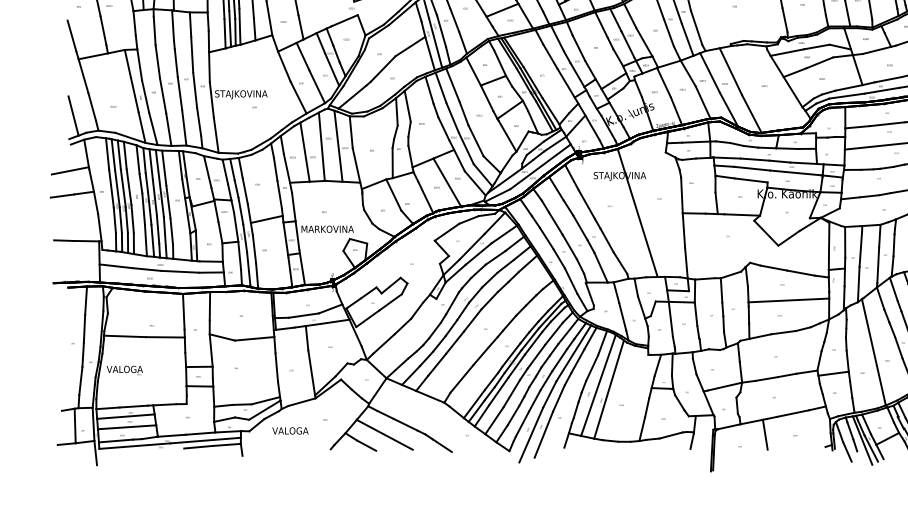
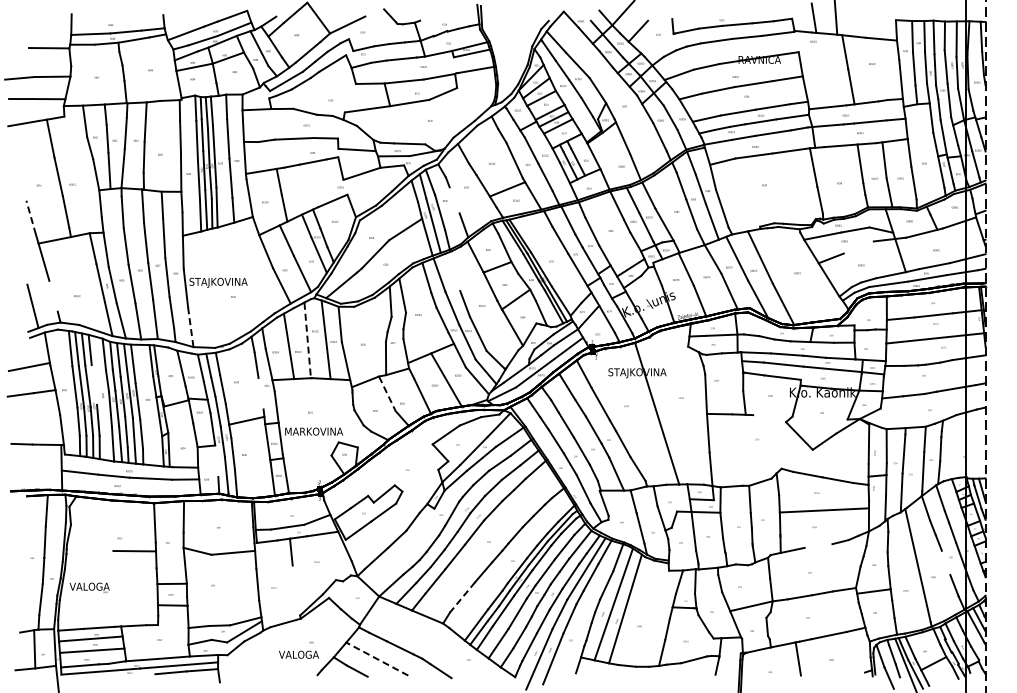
line: (454, 19) -> (454, 199), removed
line: (72, 35) -> (31, 217), solid -> dashed
line: (819, 62) -> (858, 247), removed
line: (452, 85) -> (452, 272), removed
line: (92, 107) -> (53, 296), removed
line: (215, 135) -> (190, 327), solid -> dashed
line: (321, 146) -> (307, 340), solid -> dashed
line: (129, 186) -> (94, 384), removed
line: (279, 194) -> (260, 393), removed
line: (393, 194) -> (387, 393), solid -> dashed
line: (741, 214) -> (772, 415), removed
line: (239, 255) -> (216, 460), removed
line: (783, 332) -> (818, 545), removed
line: (124, 336) -> (89, 550), removed
line: (898, 347) -> (945, 562), removed
line: (311, 372) -> (296, 590), removed
line: (461, 379) -> (462, 597), solid -> dashed
text: (290, 430) -> (298, 654), moved
line: (384, 434) -> (376, 658), solid -> dashed

